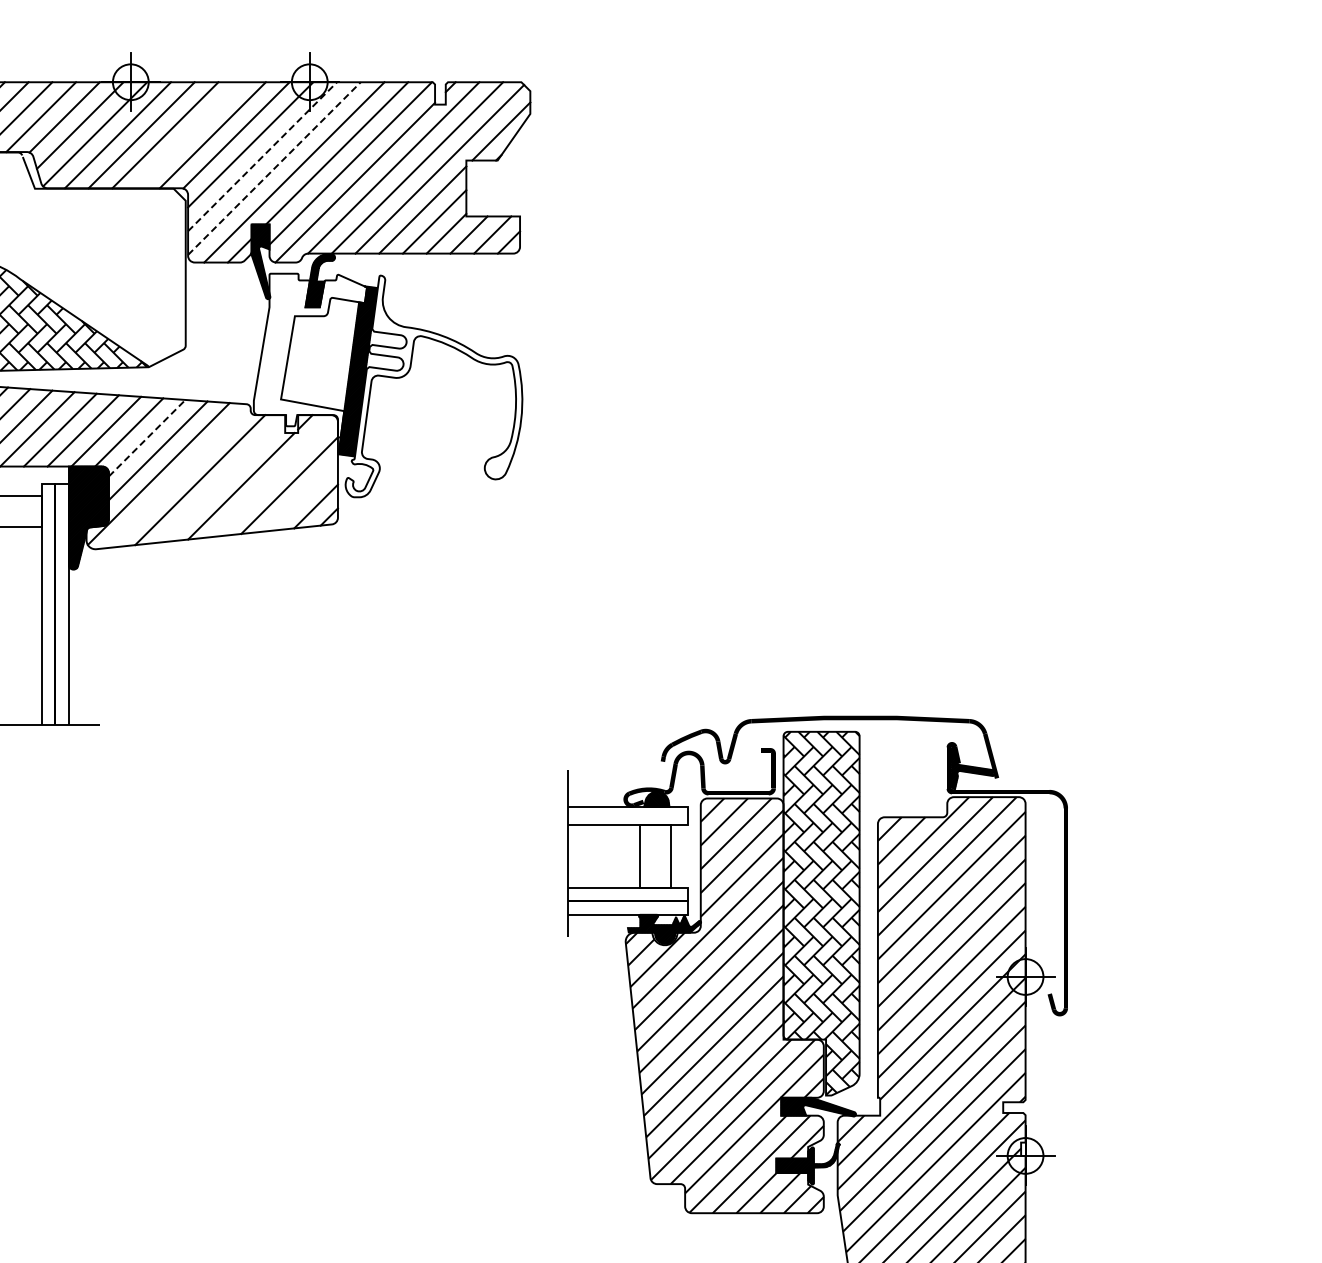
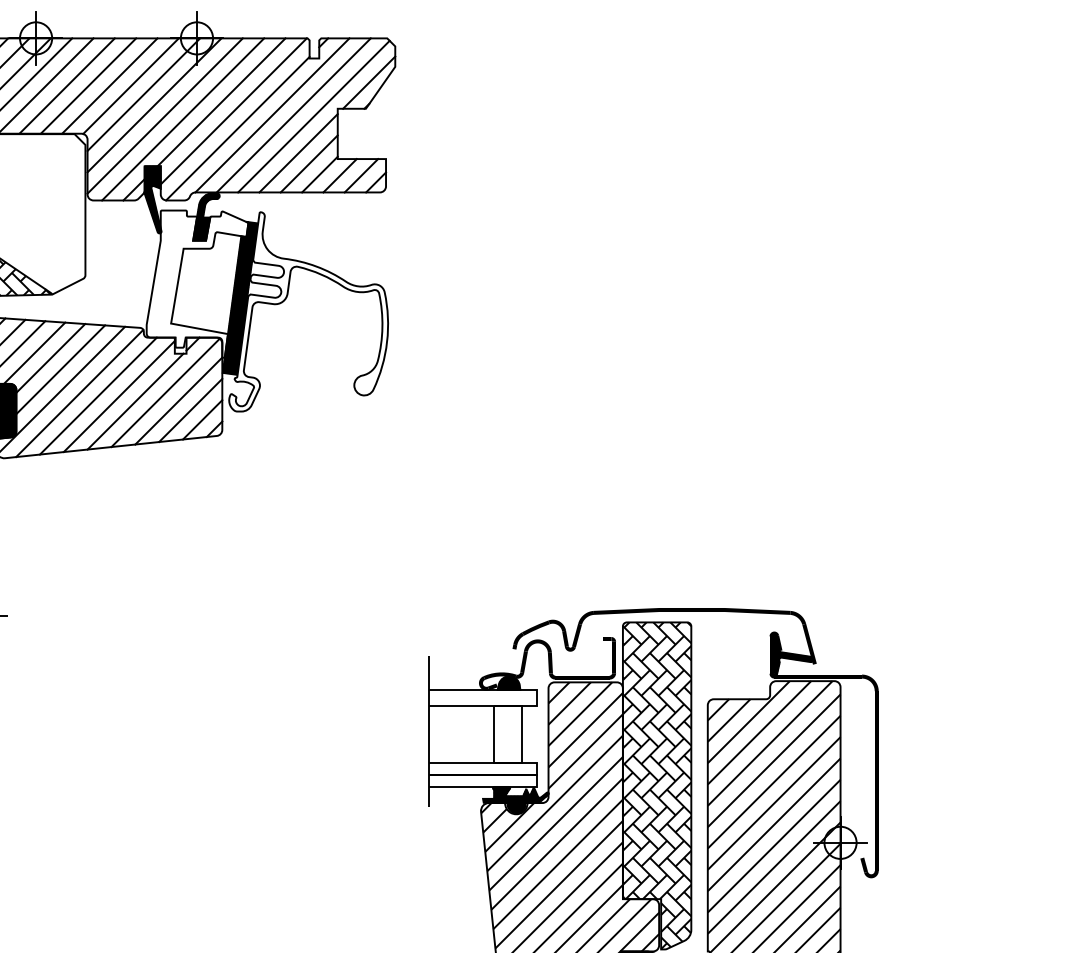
line: (189, 135) -> (88, 86), added
line: (262, 156) -> (154, 105), dashed -> solid
line: (274, 168) -> (165, 115), dashed -> solid
line: (147, 437) -> (51, 357), dashed -> solid
line: (179, 476) -> (79, 392), added
line: (274, 476) -> (165, 392), added
line: (223, 480) -> (119, 396), added
line: (302, 495) -> (190, 409), added

